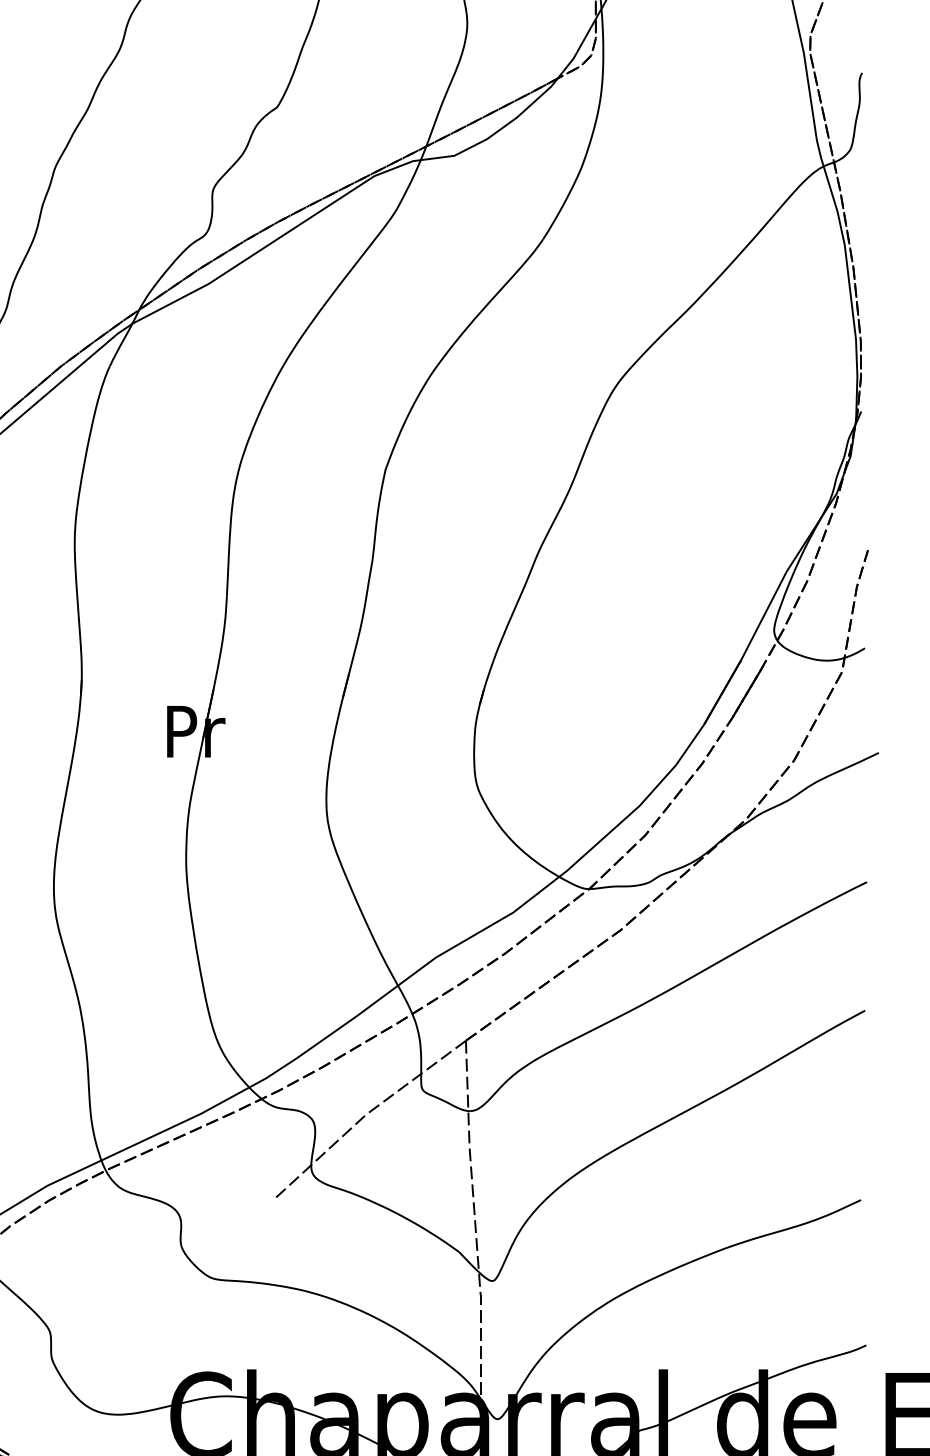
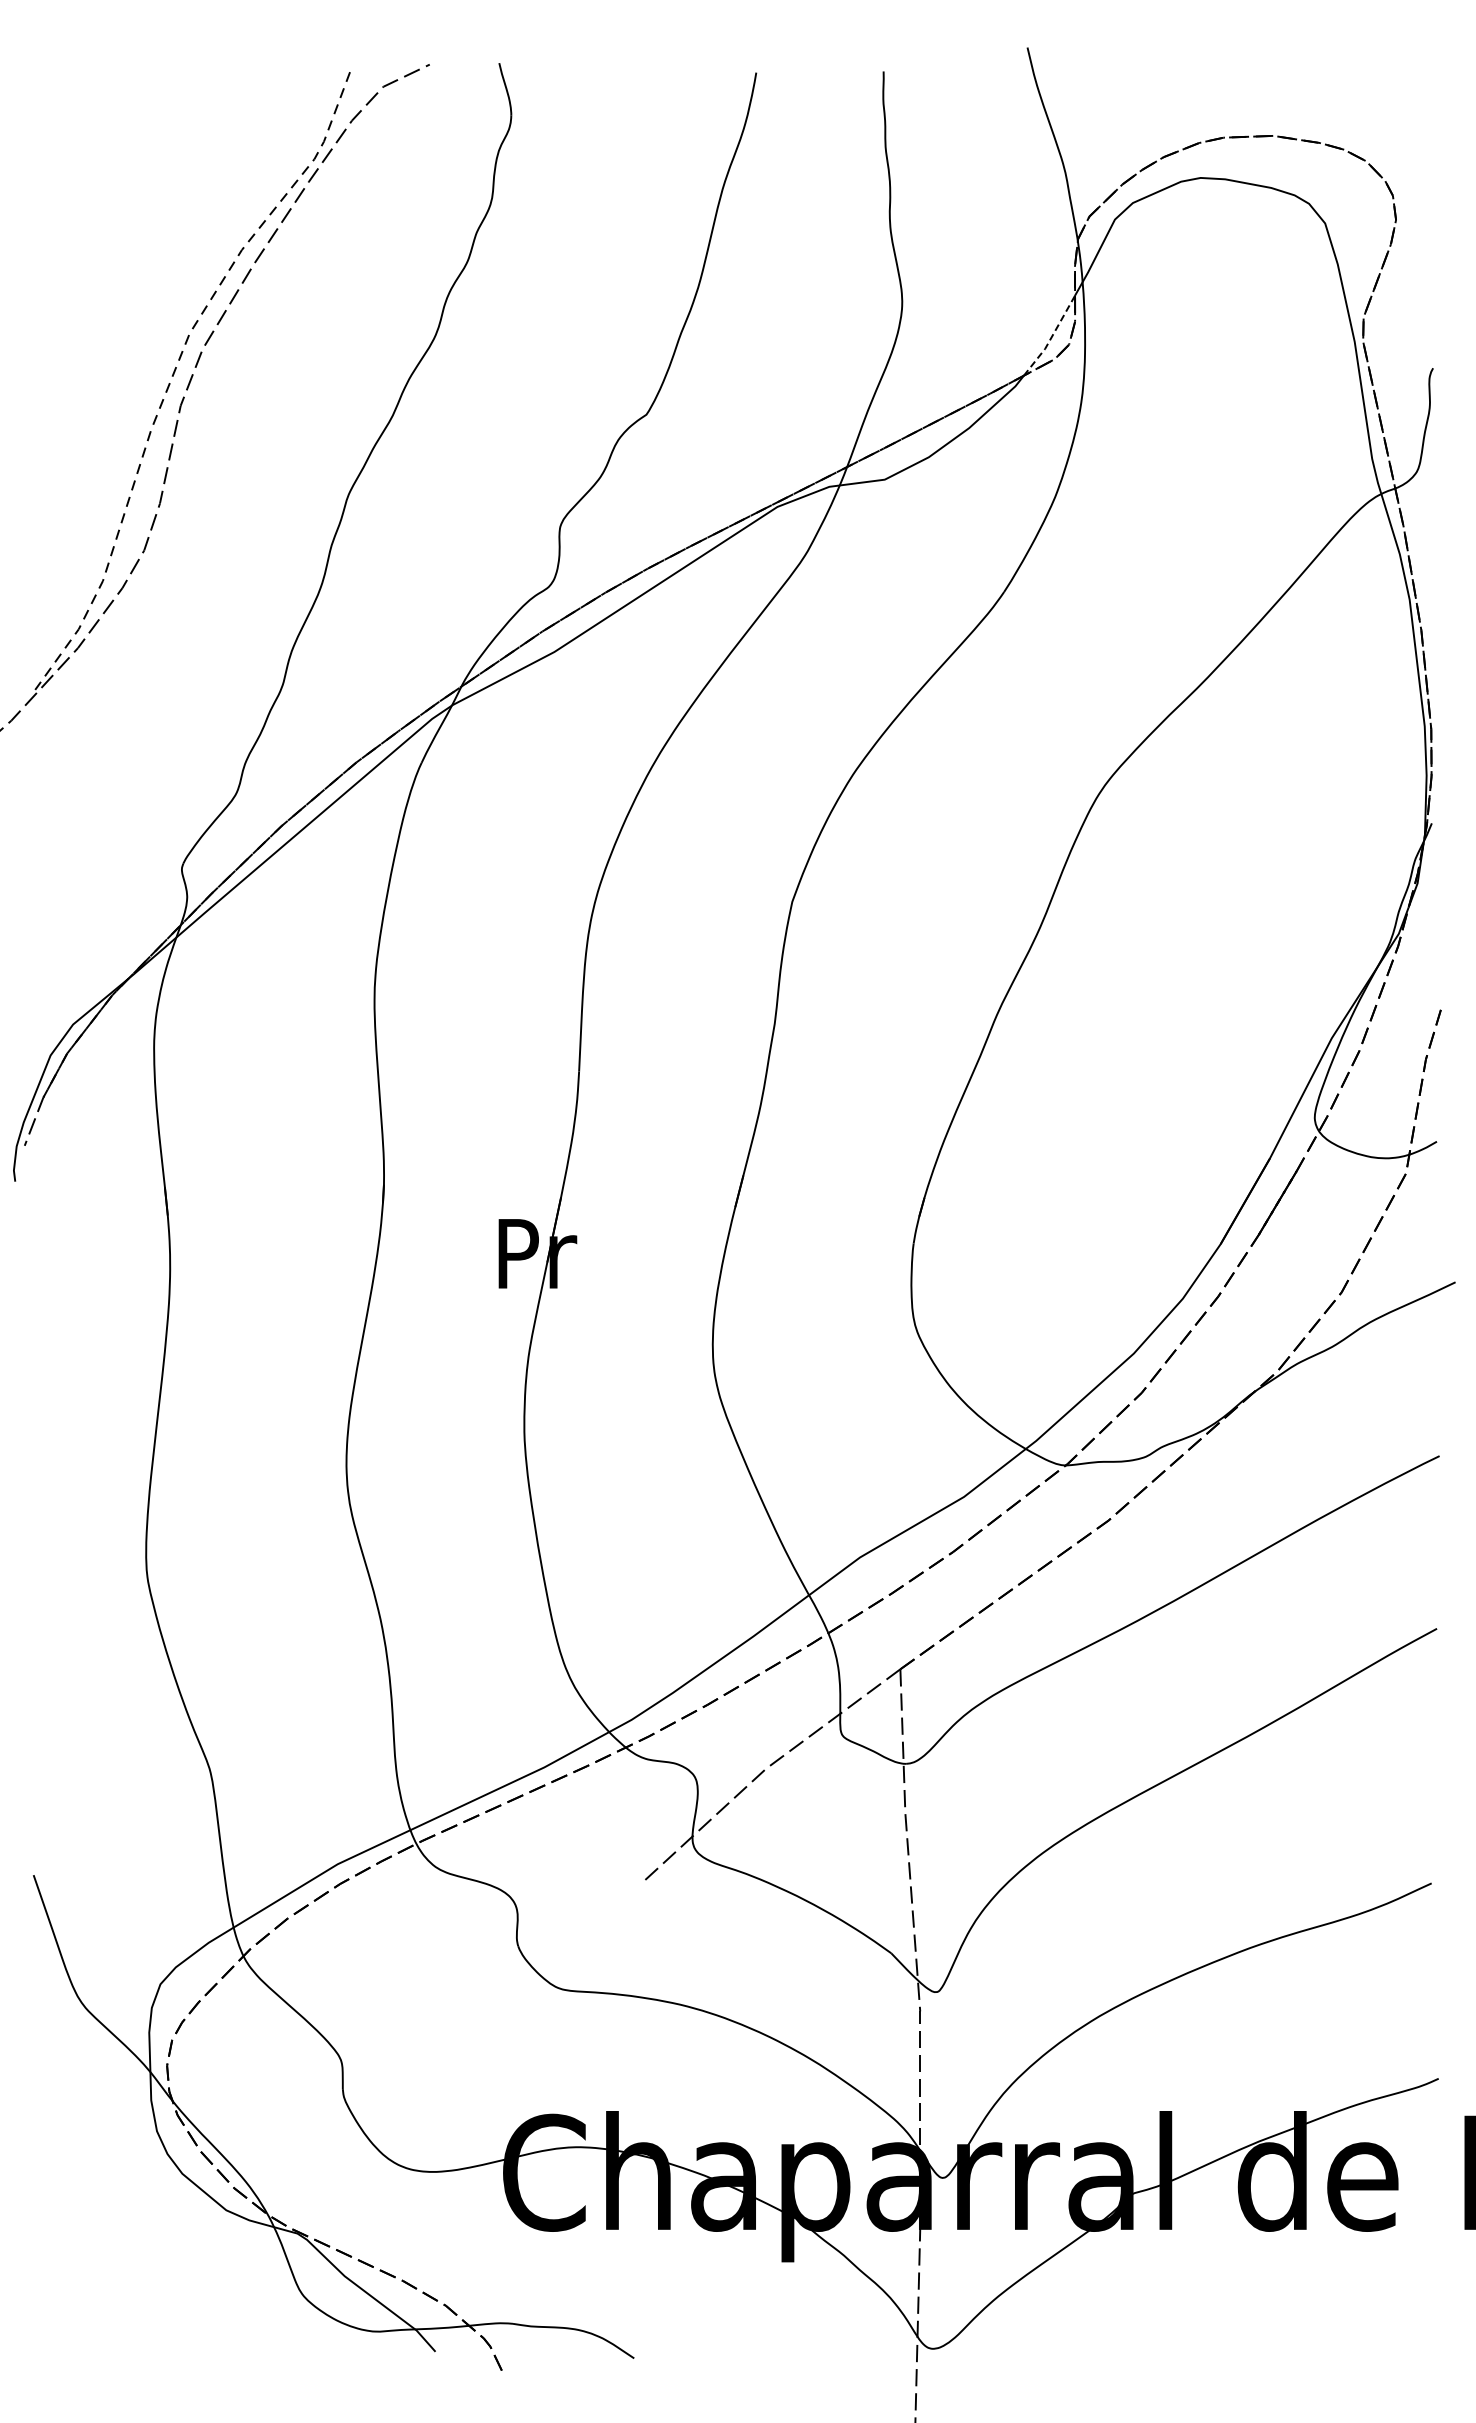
line: (578, 50) -> (1051, 337), solid -> dashed

